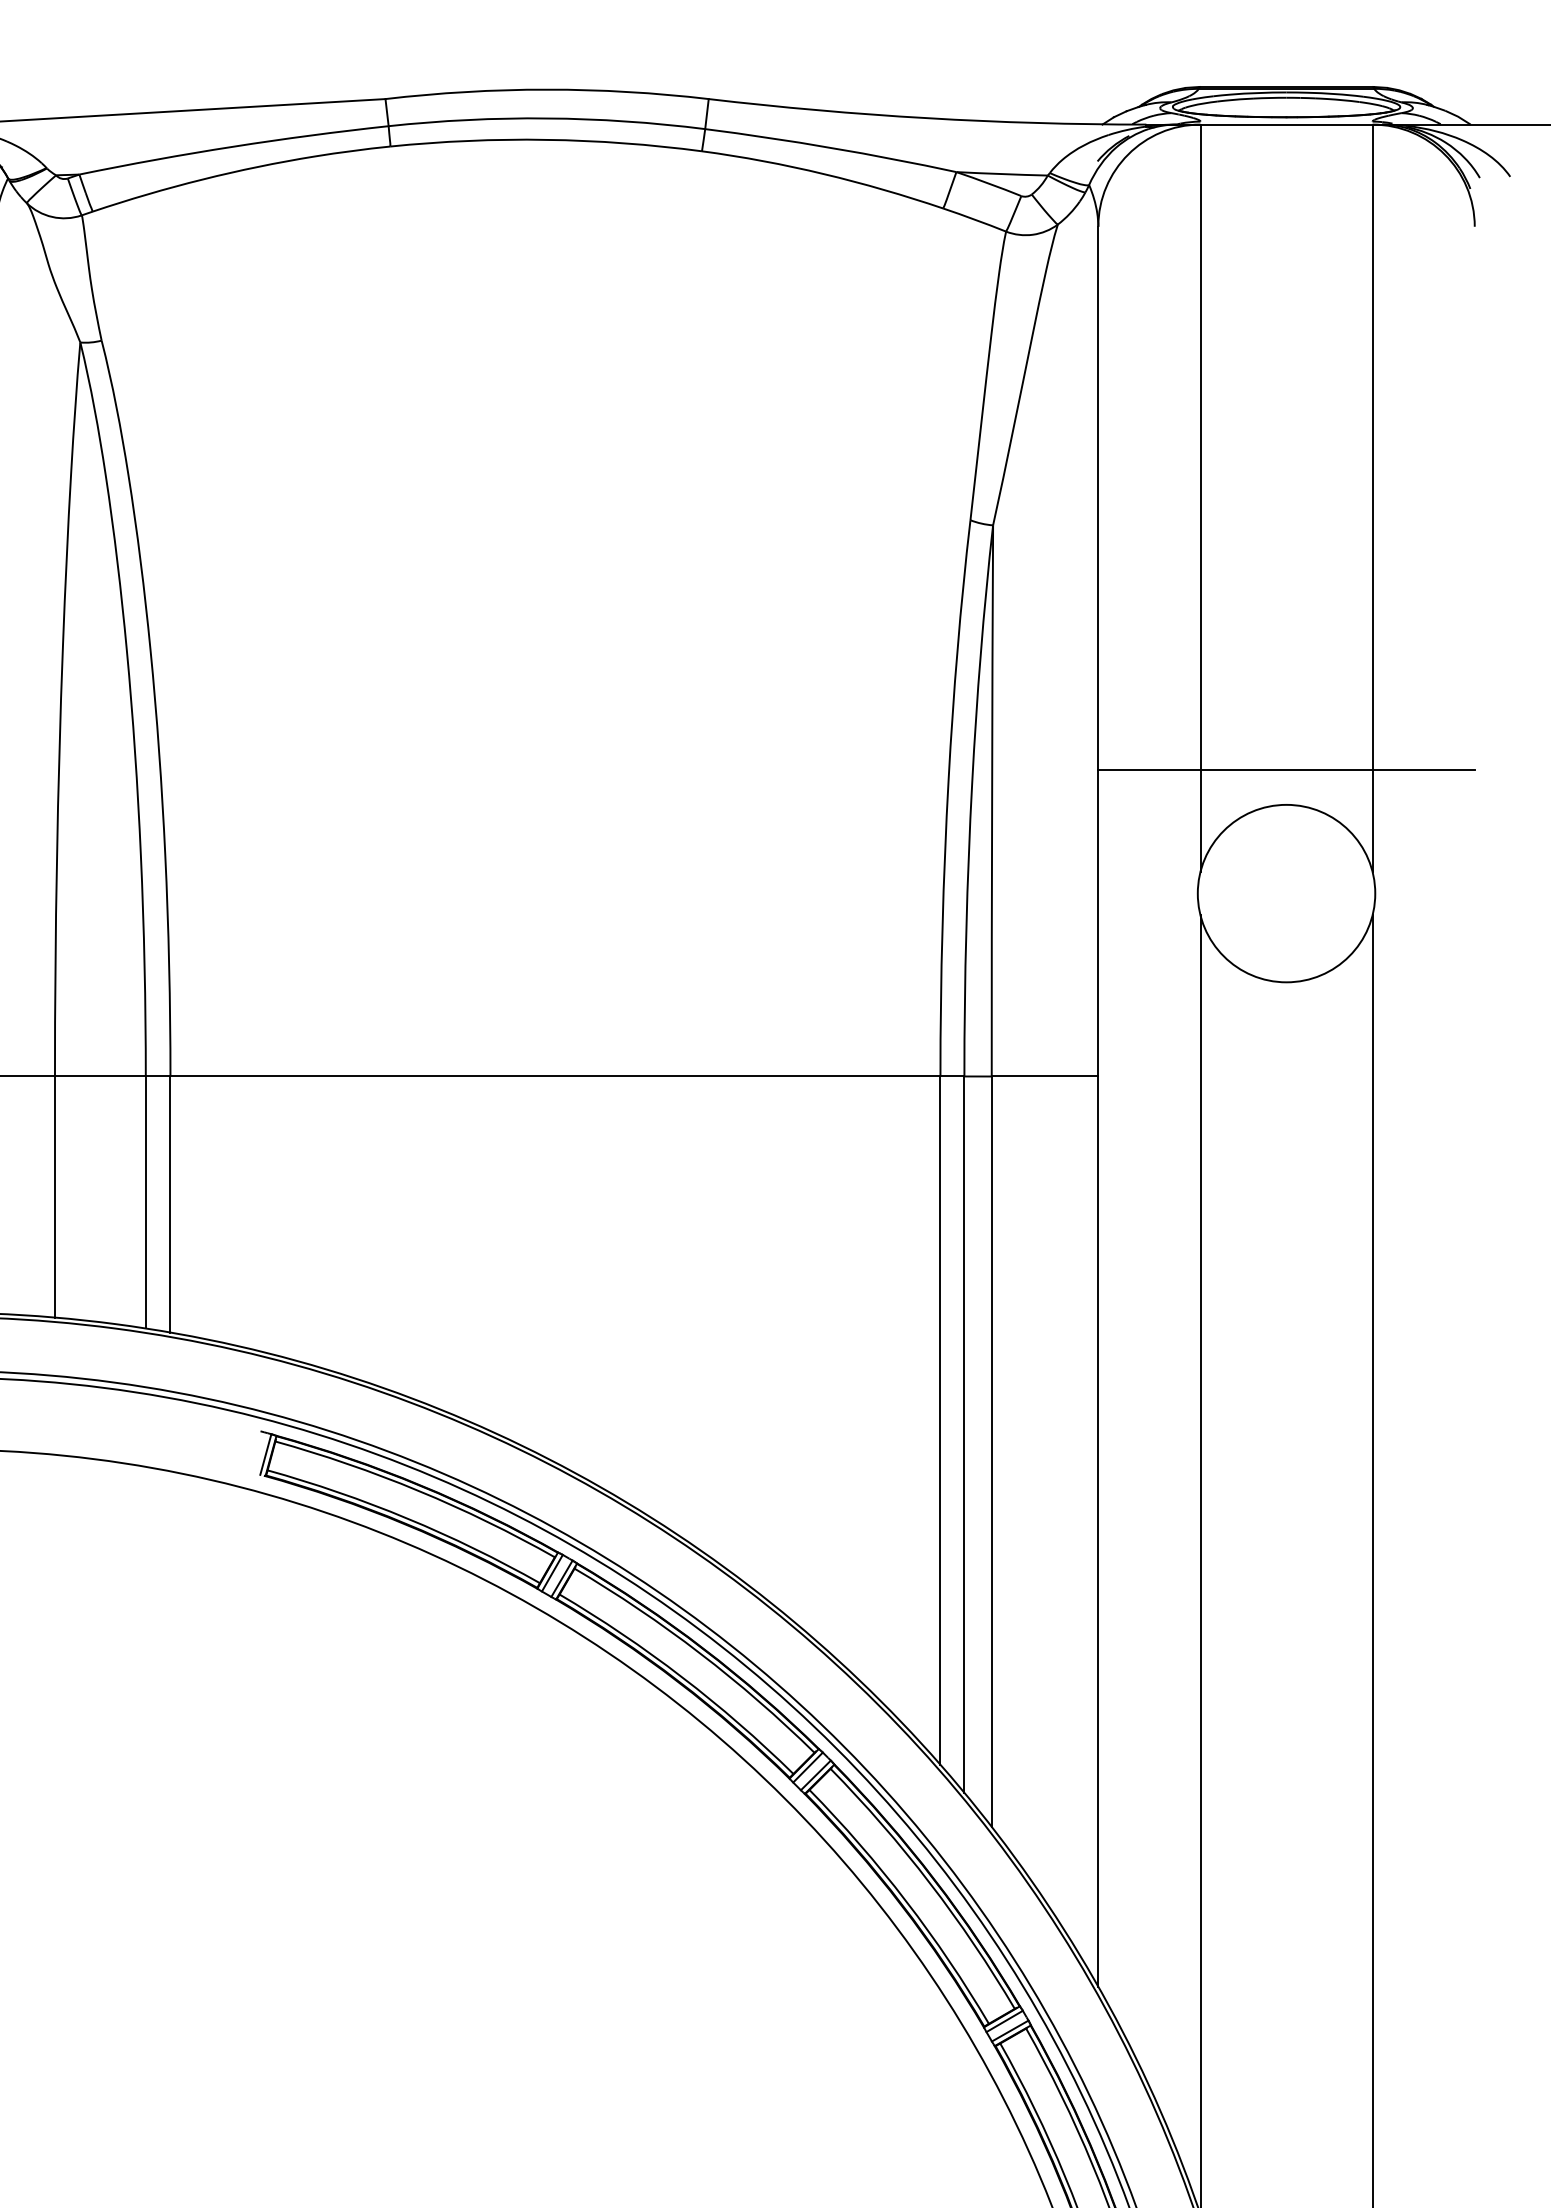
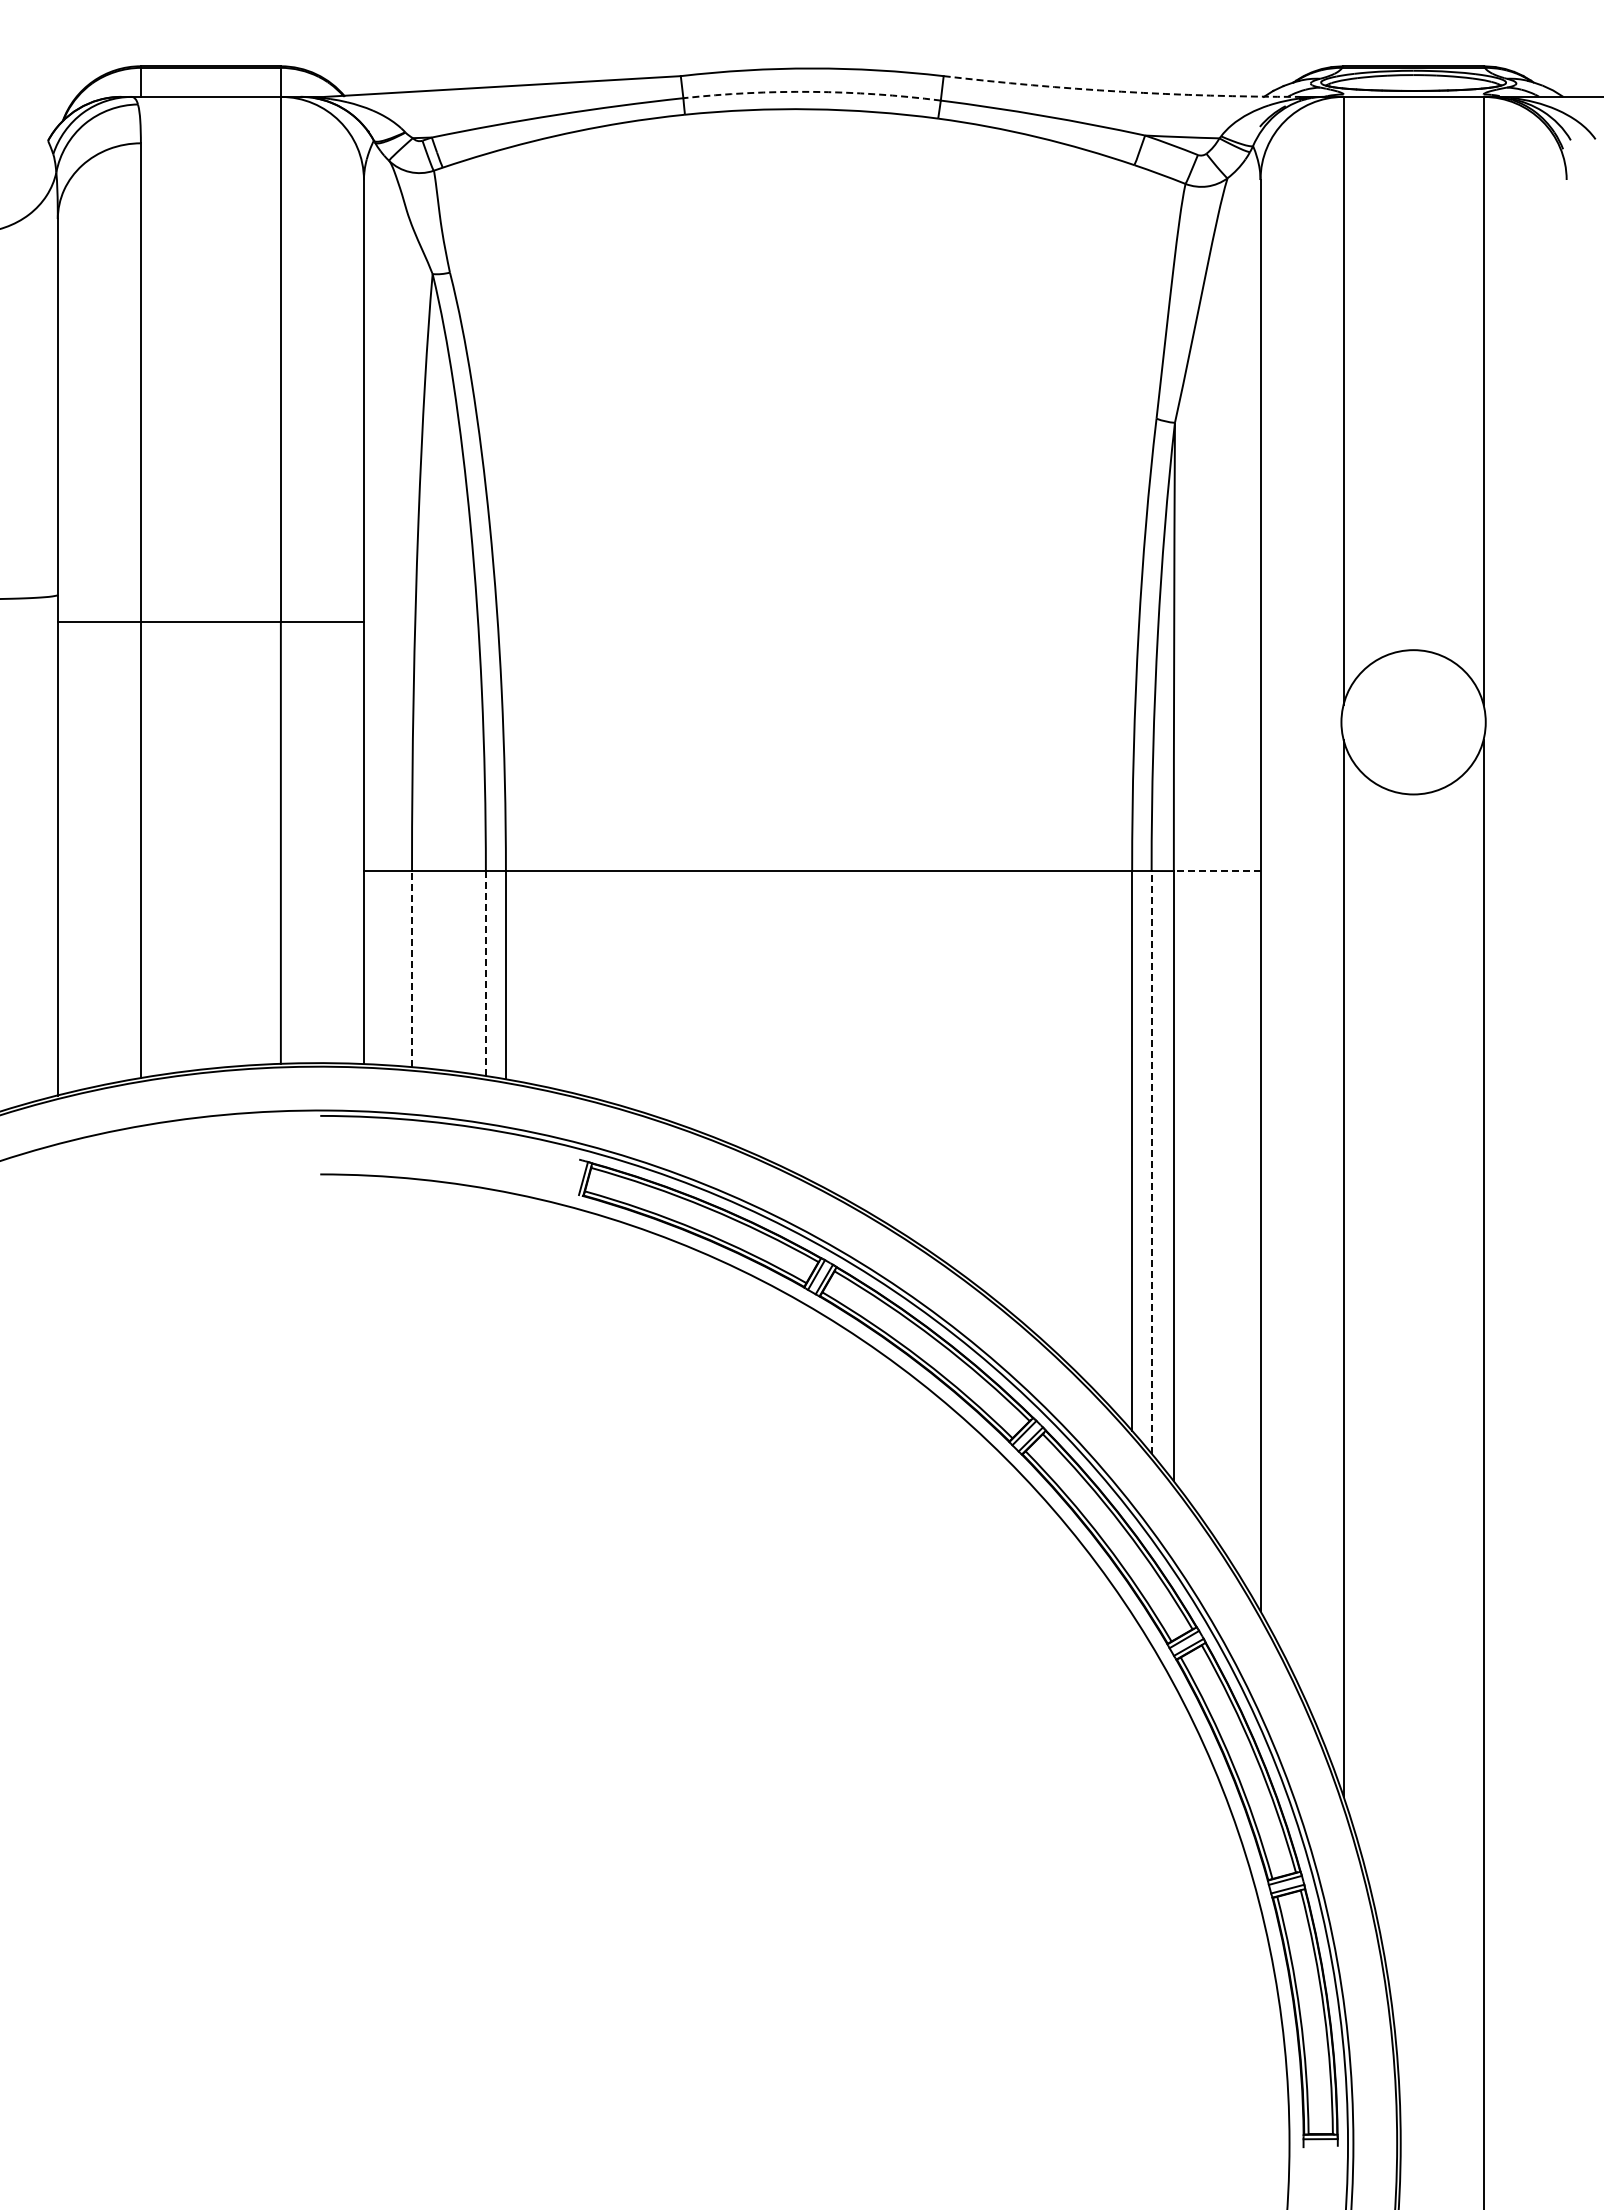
arc: (547, 117) -> (812, 91), solid -> dashed
arc: (927, 117) -> (1121, 91), solid -> dashed
line: (1286, 769) -> (1413, 621), removed
line: (1044, 1077) -> (1216, 871), solid -> dashed
line: (55, 1196) -> (412, 968), solid -> dashed
line: (145, 1203) -> (485, 974), solid -> dashed
line: (964, 1433) -> (1151, 1161), solid -> dashed

